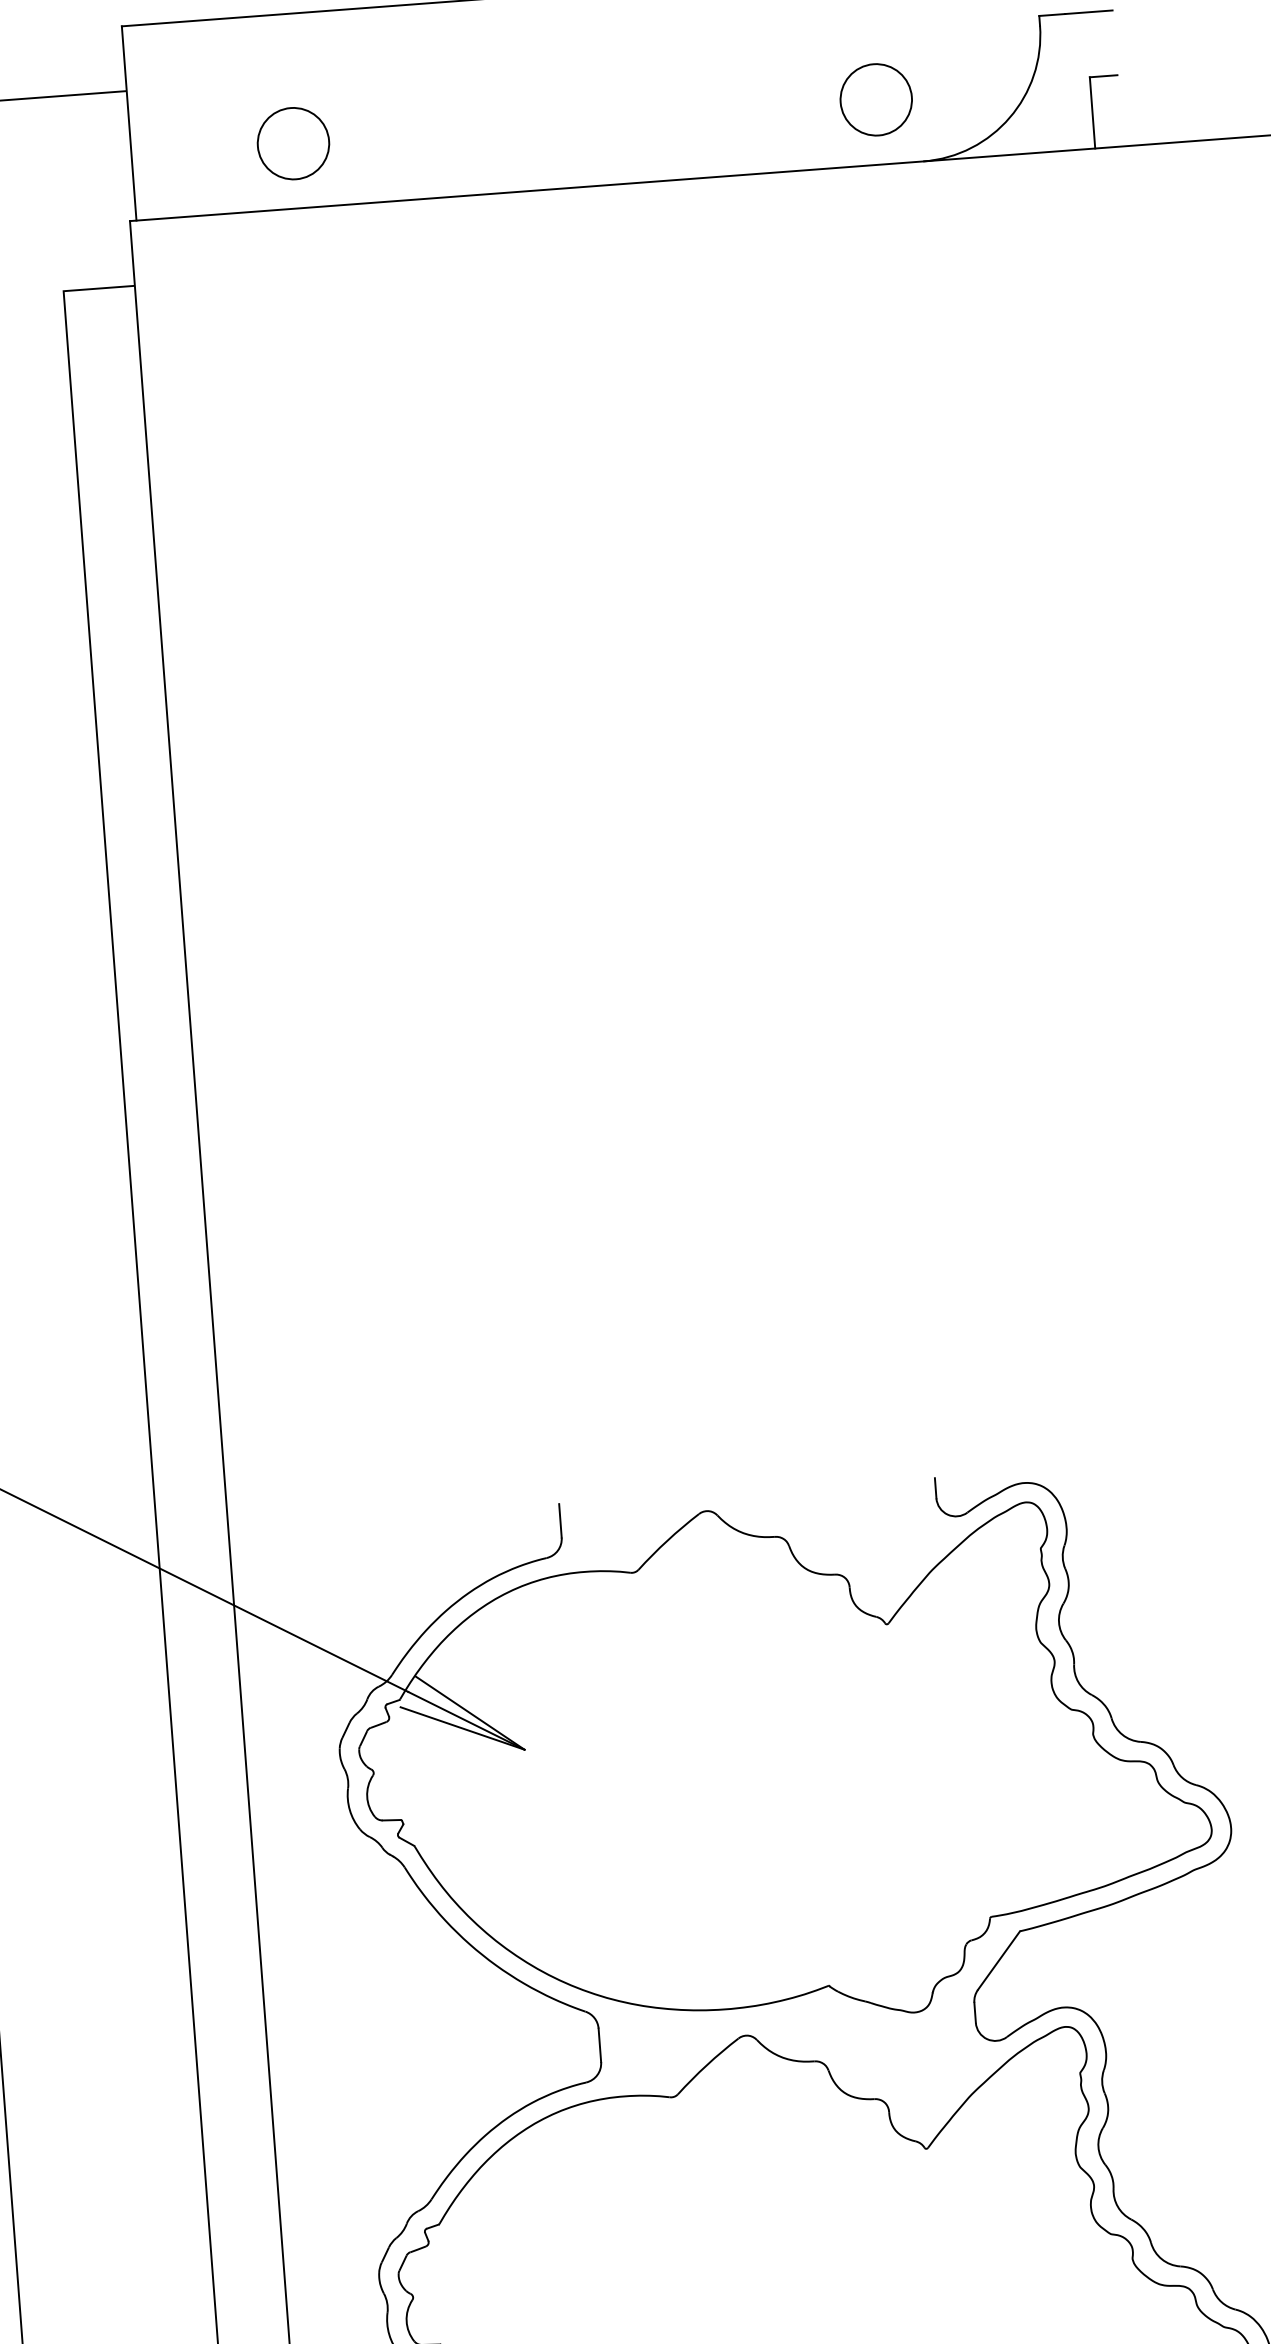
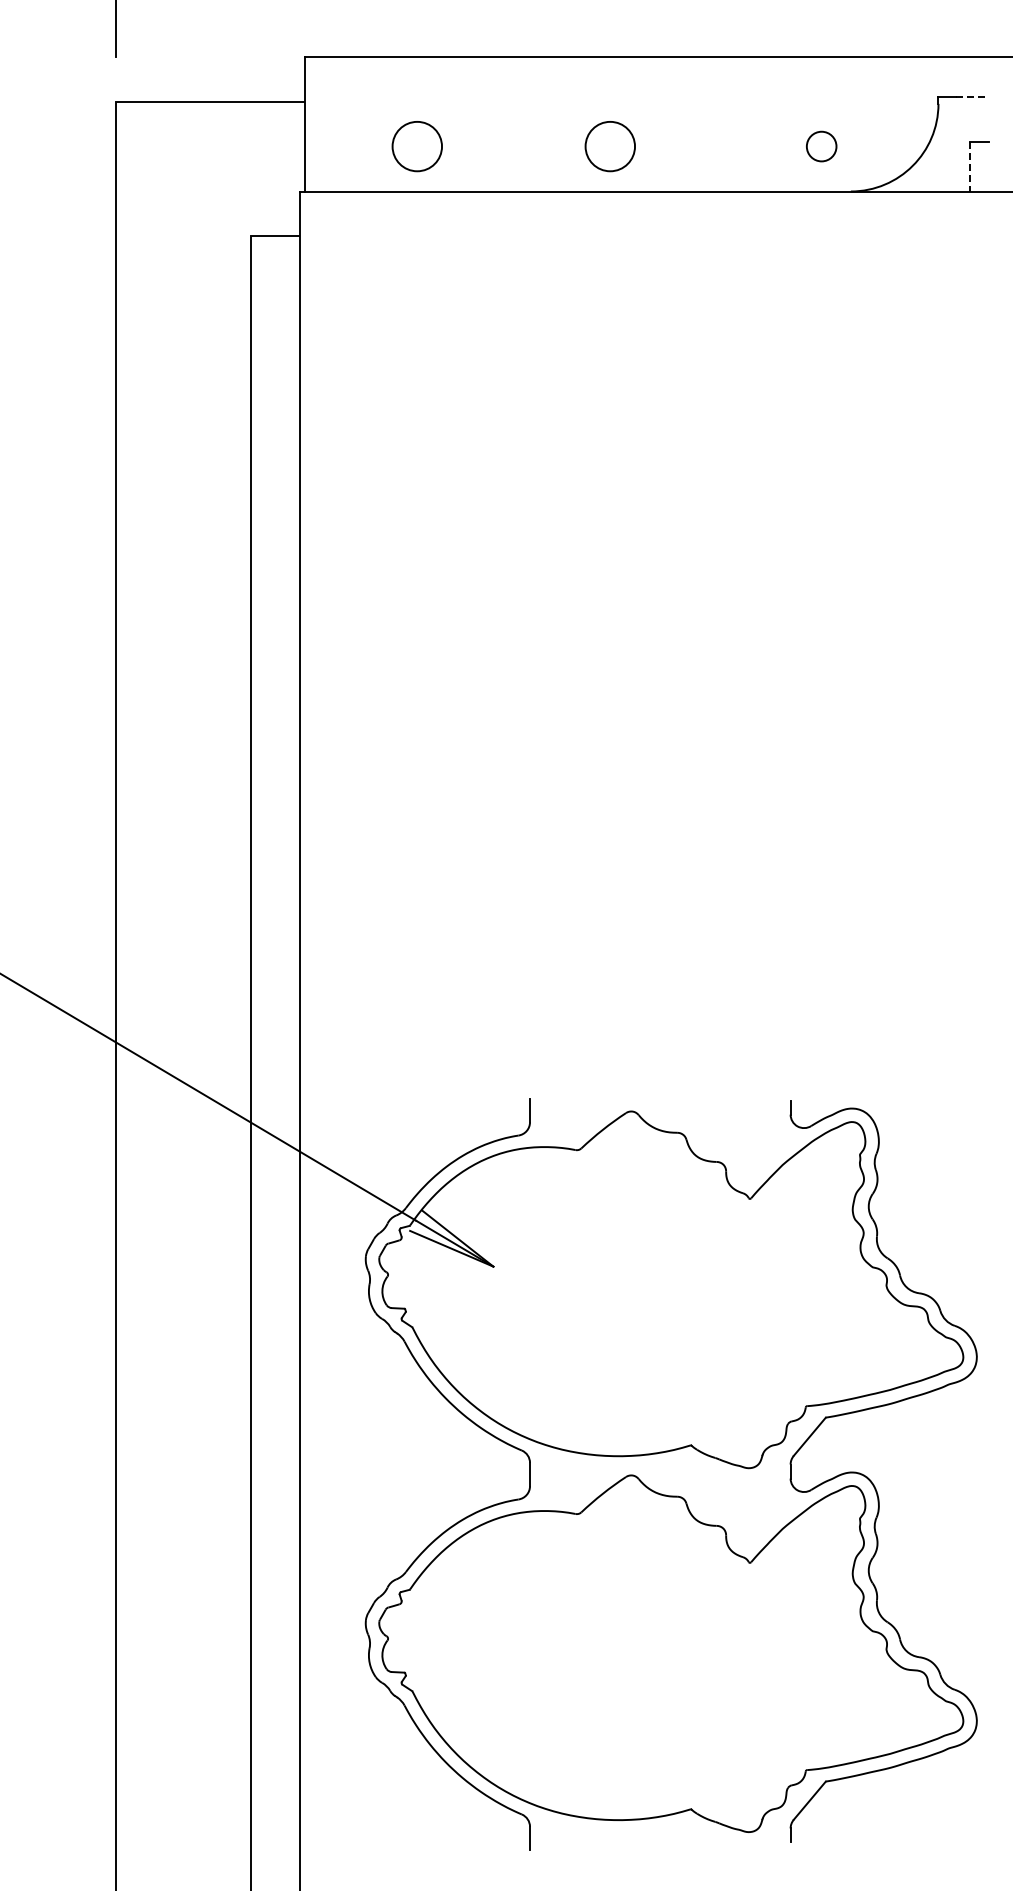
line: (1089, 12) -> (973, 97), solid -> dashed
circle: (876, 99) -> (821, 146), size x0.6
line: (1092, 112) -> (970, 166), solid -> dashed
circle: (570, 122) -> (609, 146), added

